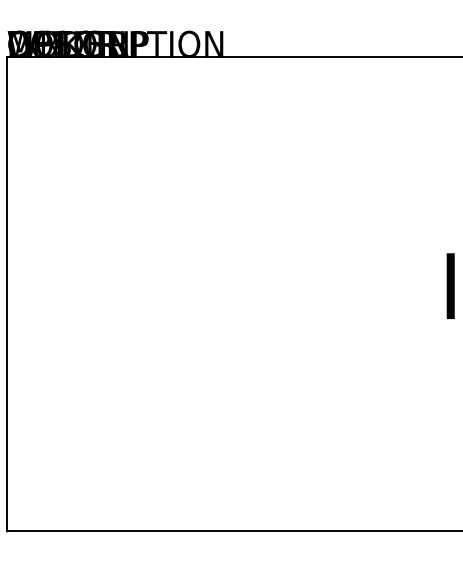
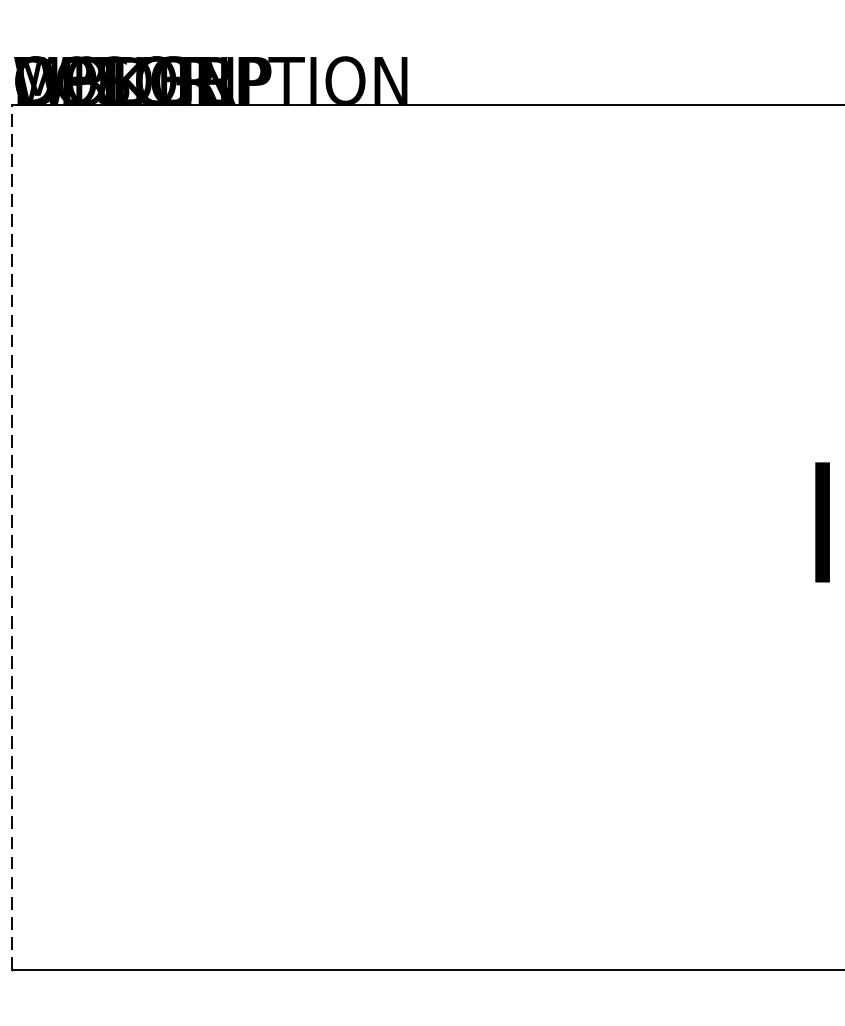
line: (6, 294) -> (11, 537), solid -> dashed

